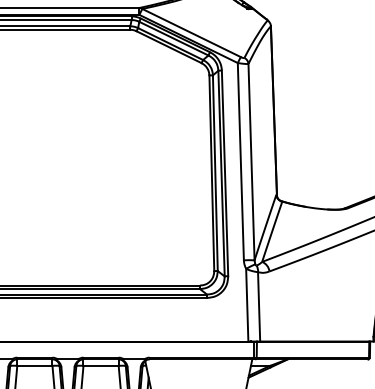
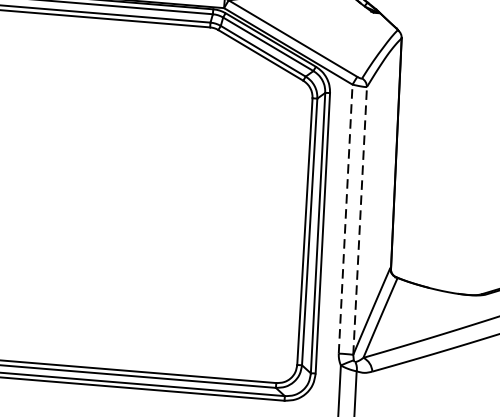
line: (240, 161) -> (345, 218), solid -> dashed
line: (251, 161) -> (360, 220), solid -> dashed

